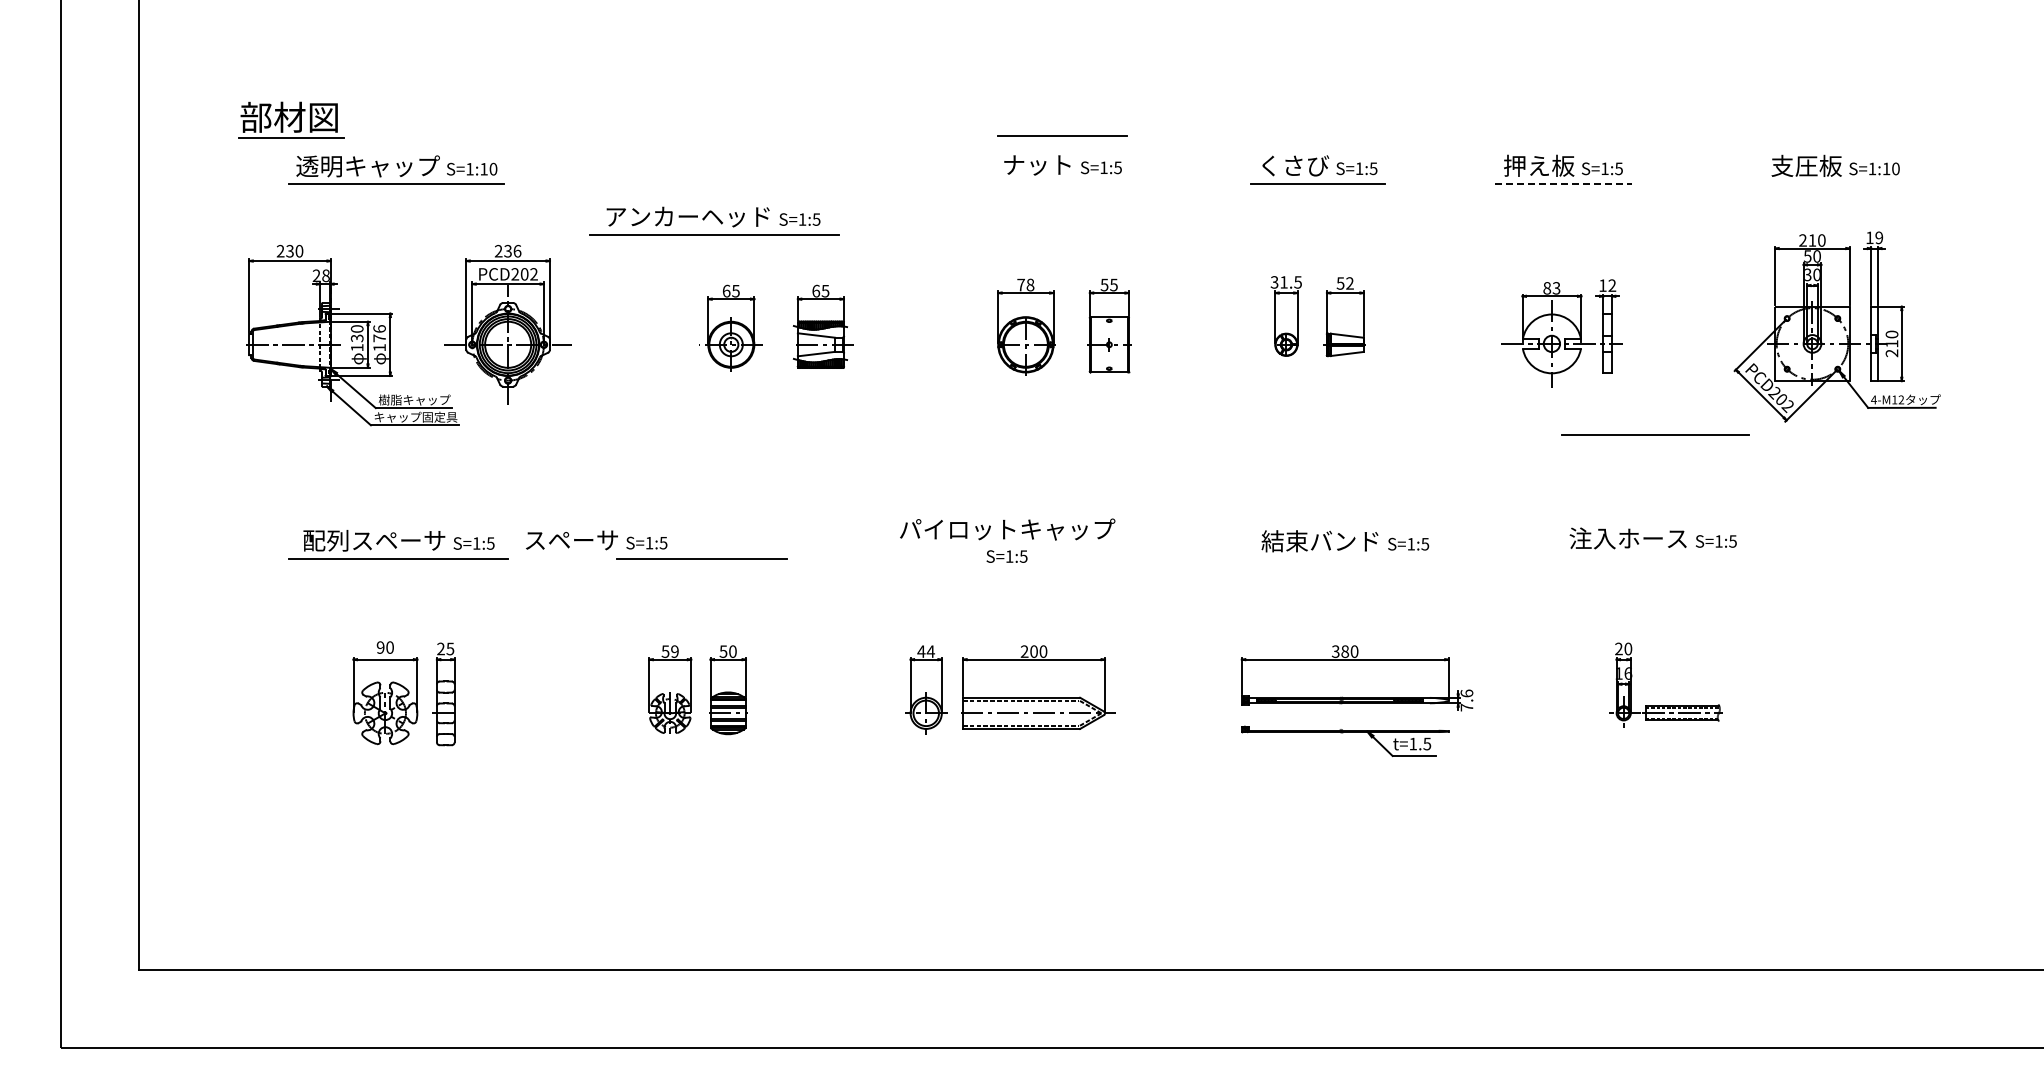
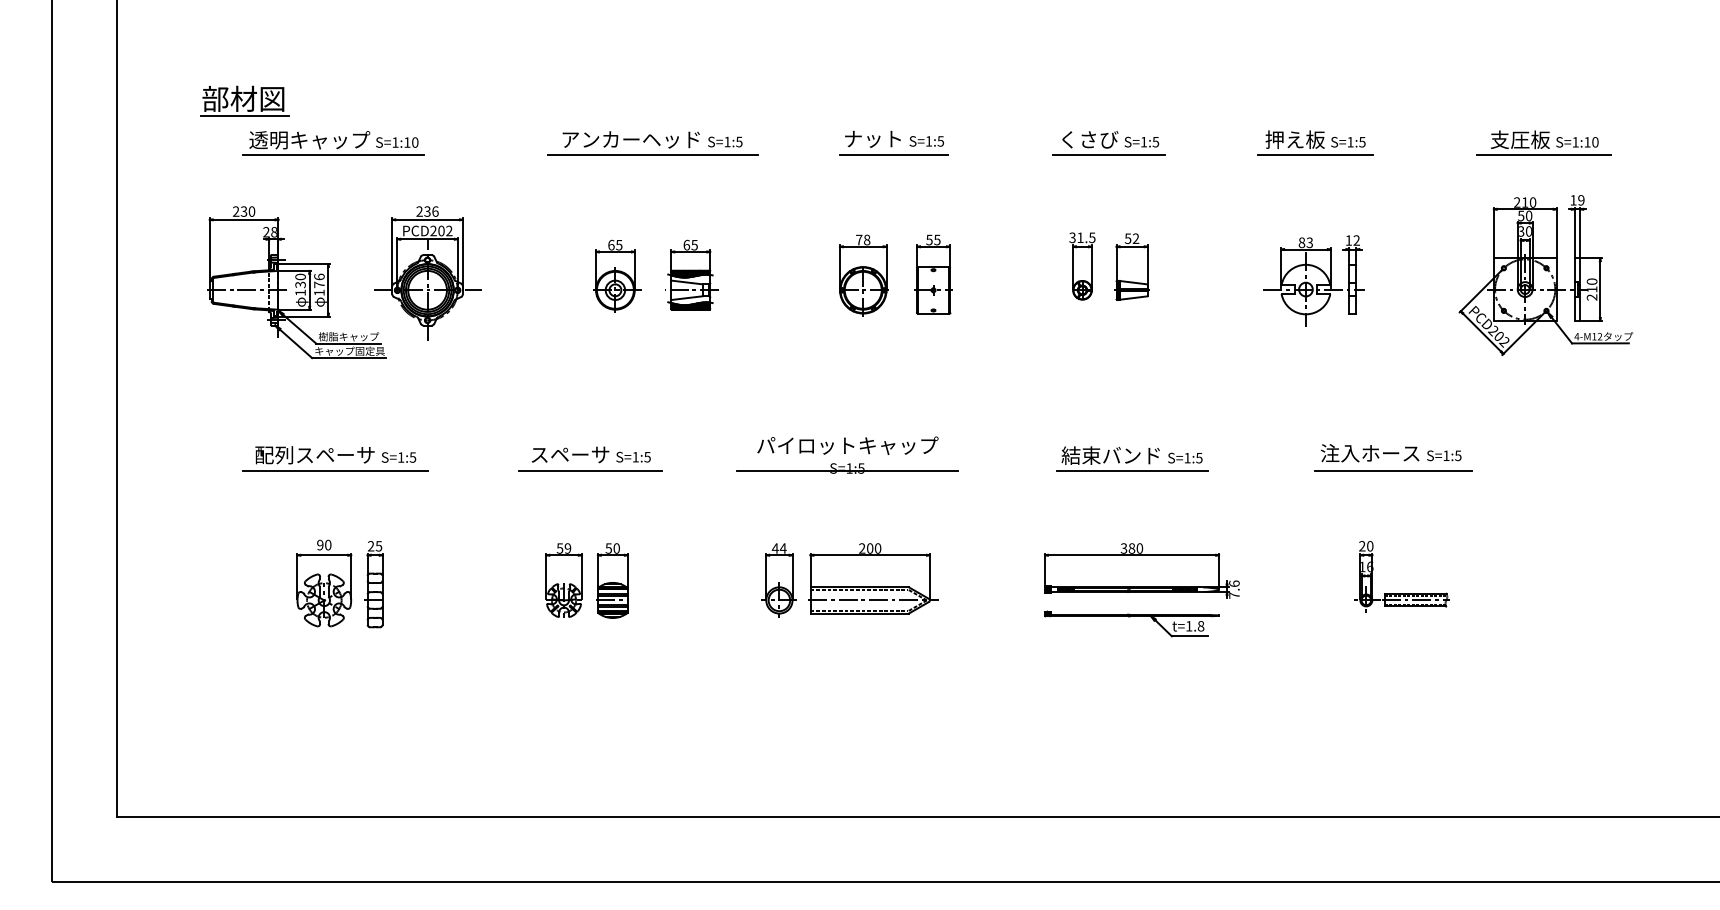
line: (1062, 135) -> (894, 154), moved
line: (1563, 183) -> (1315, 154), dashed -> solid
line: (1833, 183) -> (1542, 154), added
part: (714, 220) -> (653, 142), moved
line: (1655, 434) -> (1393, 470), moved
text: (596, 540) -> (591, 455), moved
line: (1006, 559) -> (846, 470), added
line: (1345, 559) -> (1132, 470), added
text: (1427, 743) -> (1201, 625), t=1.5 -> t=1.8

